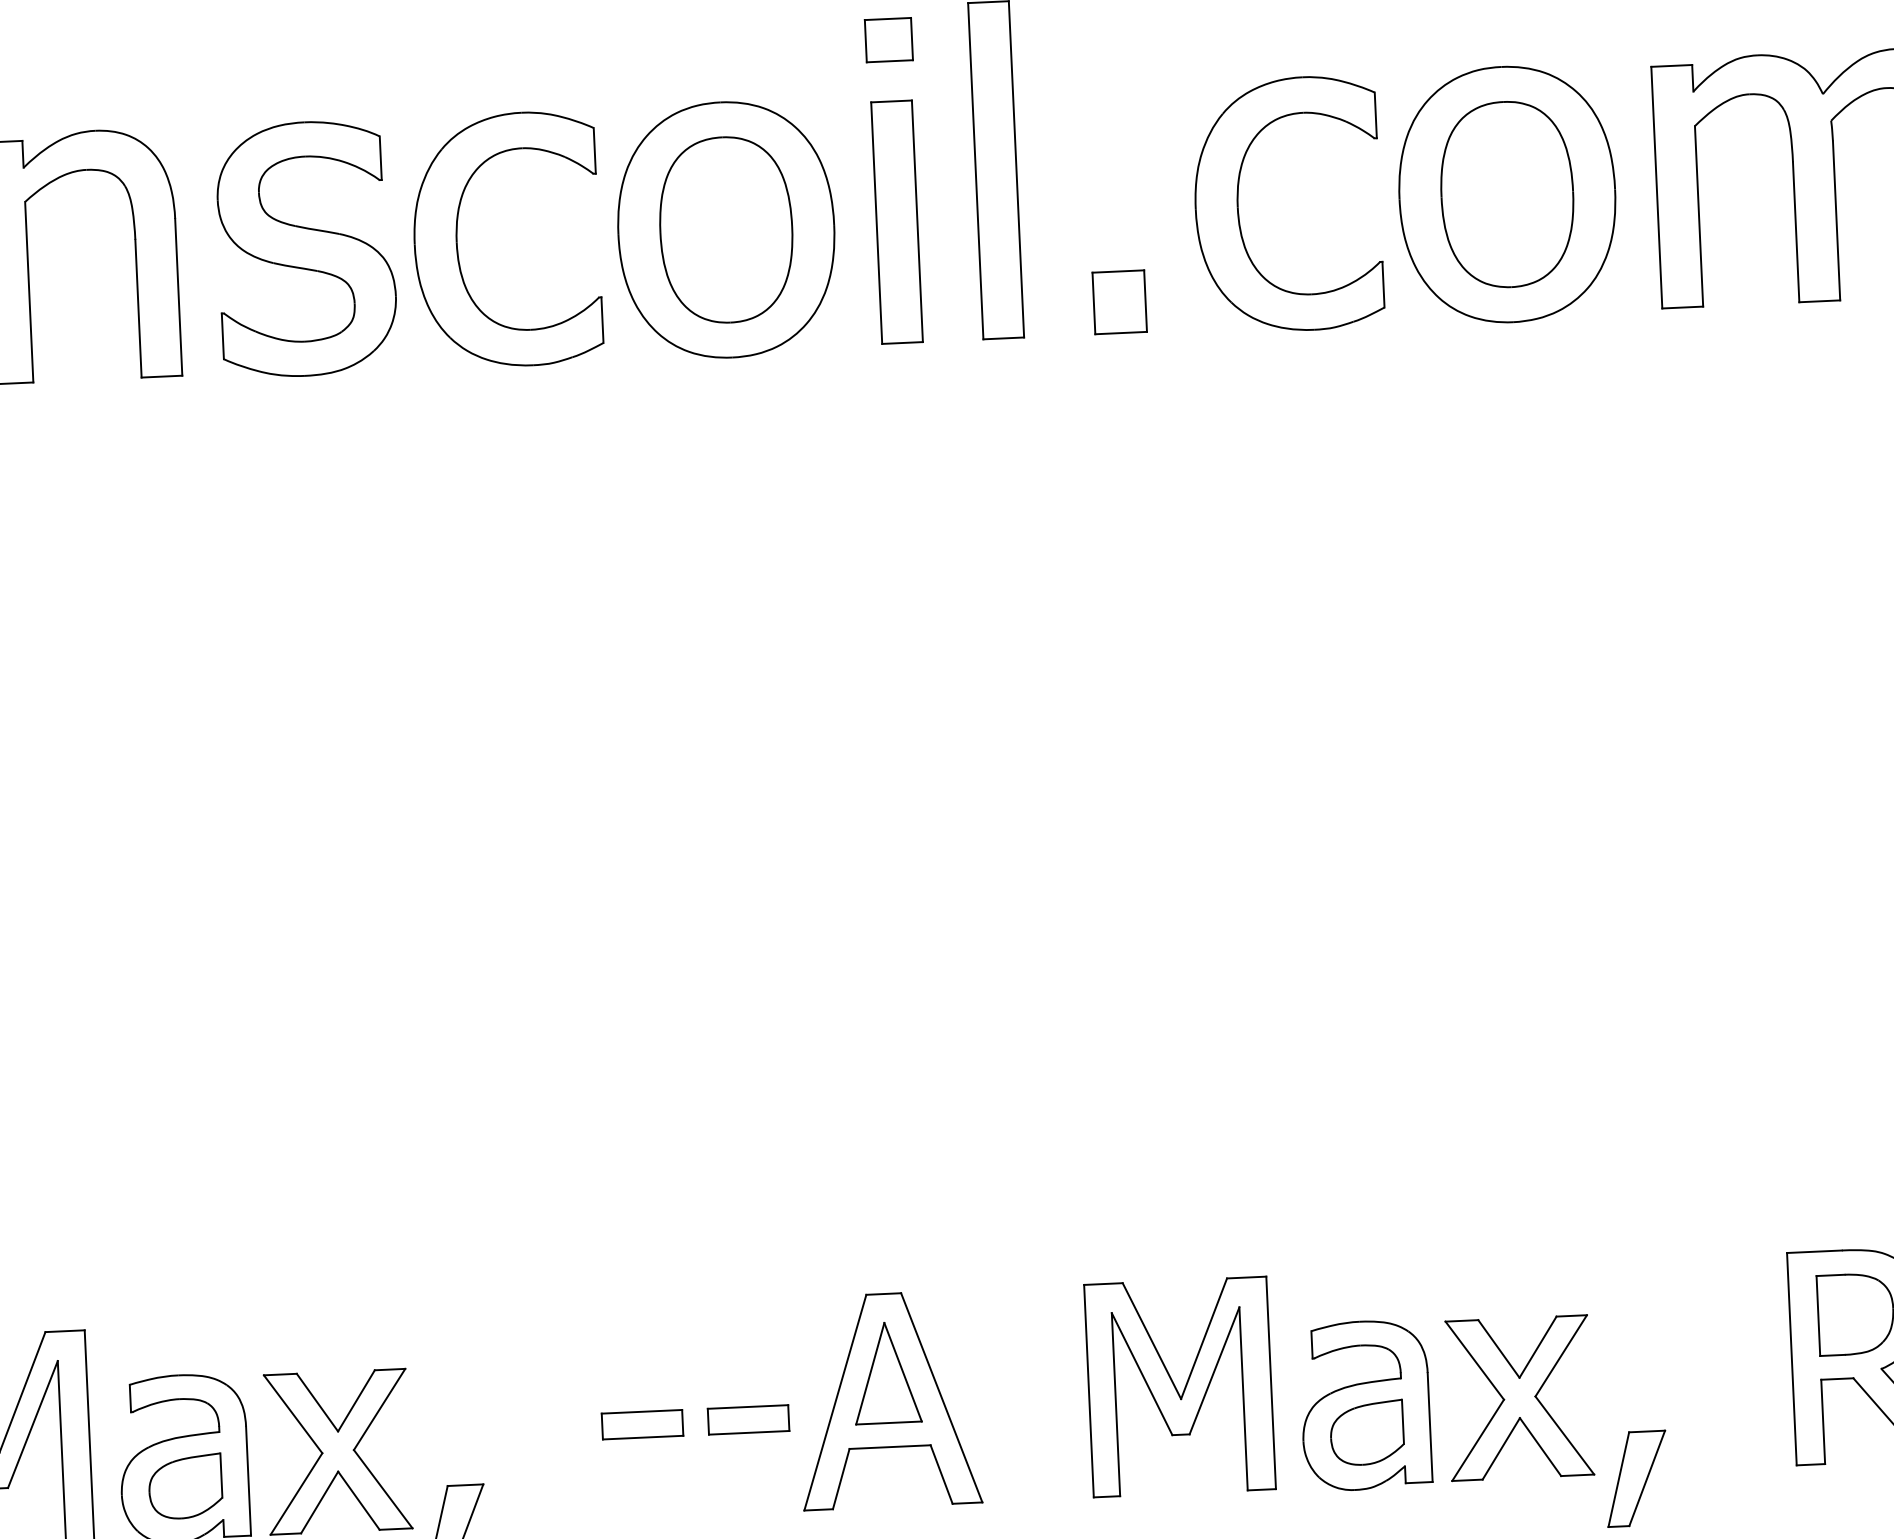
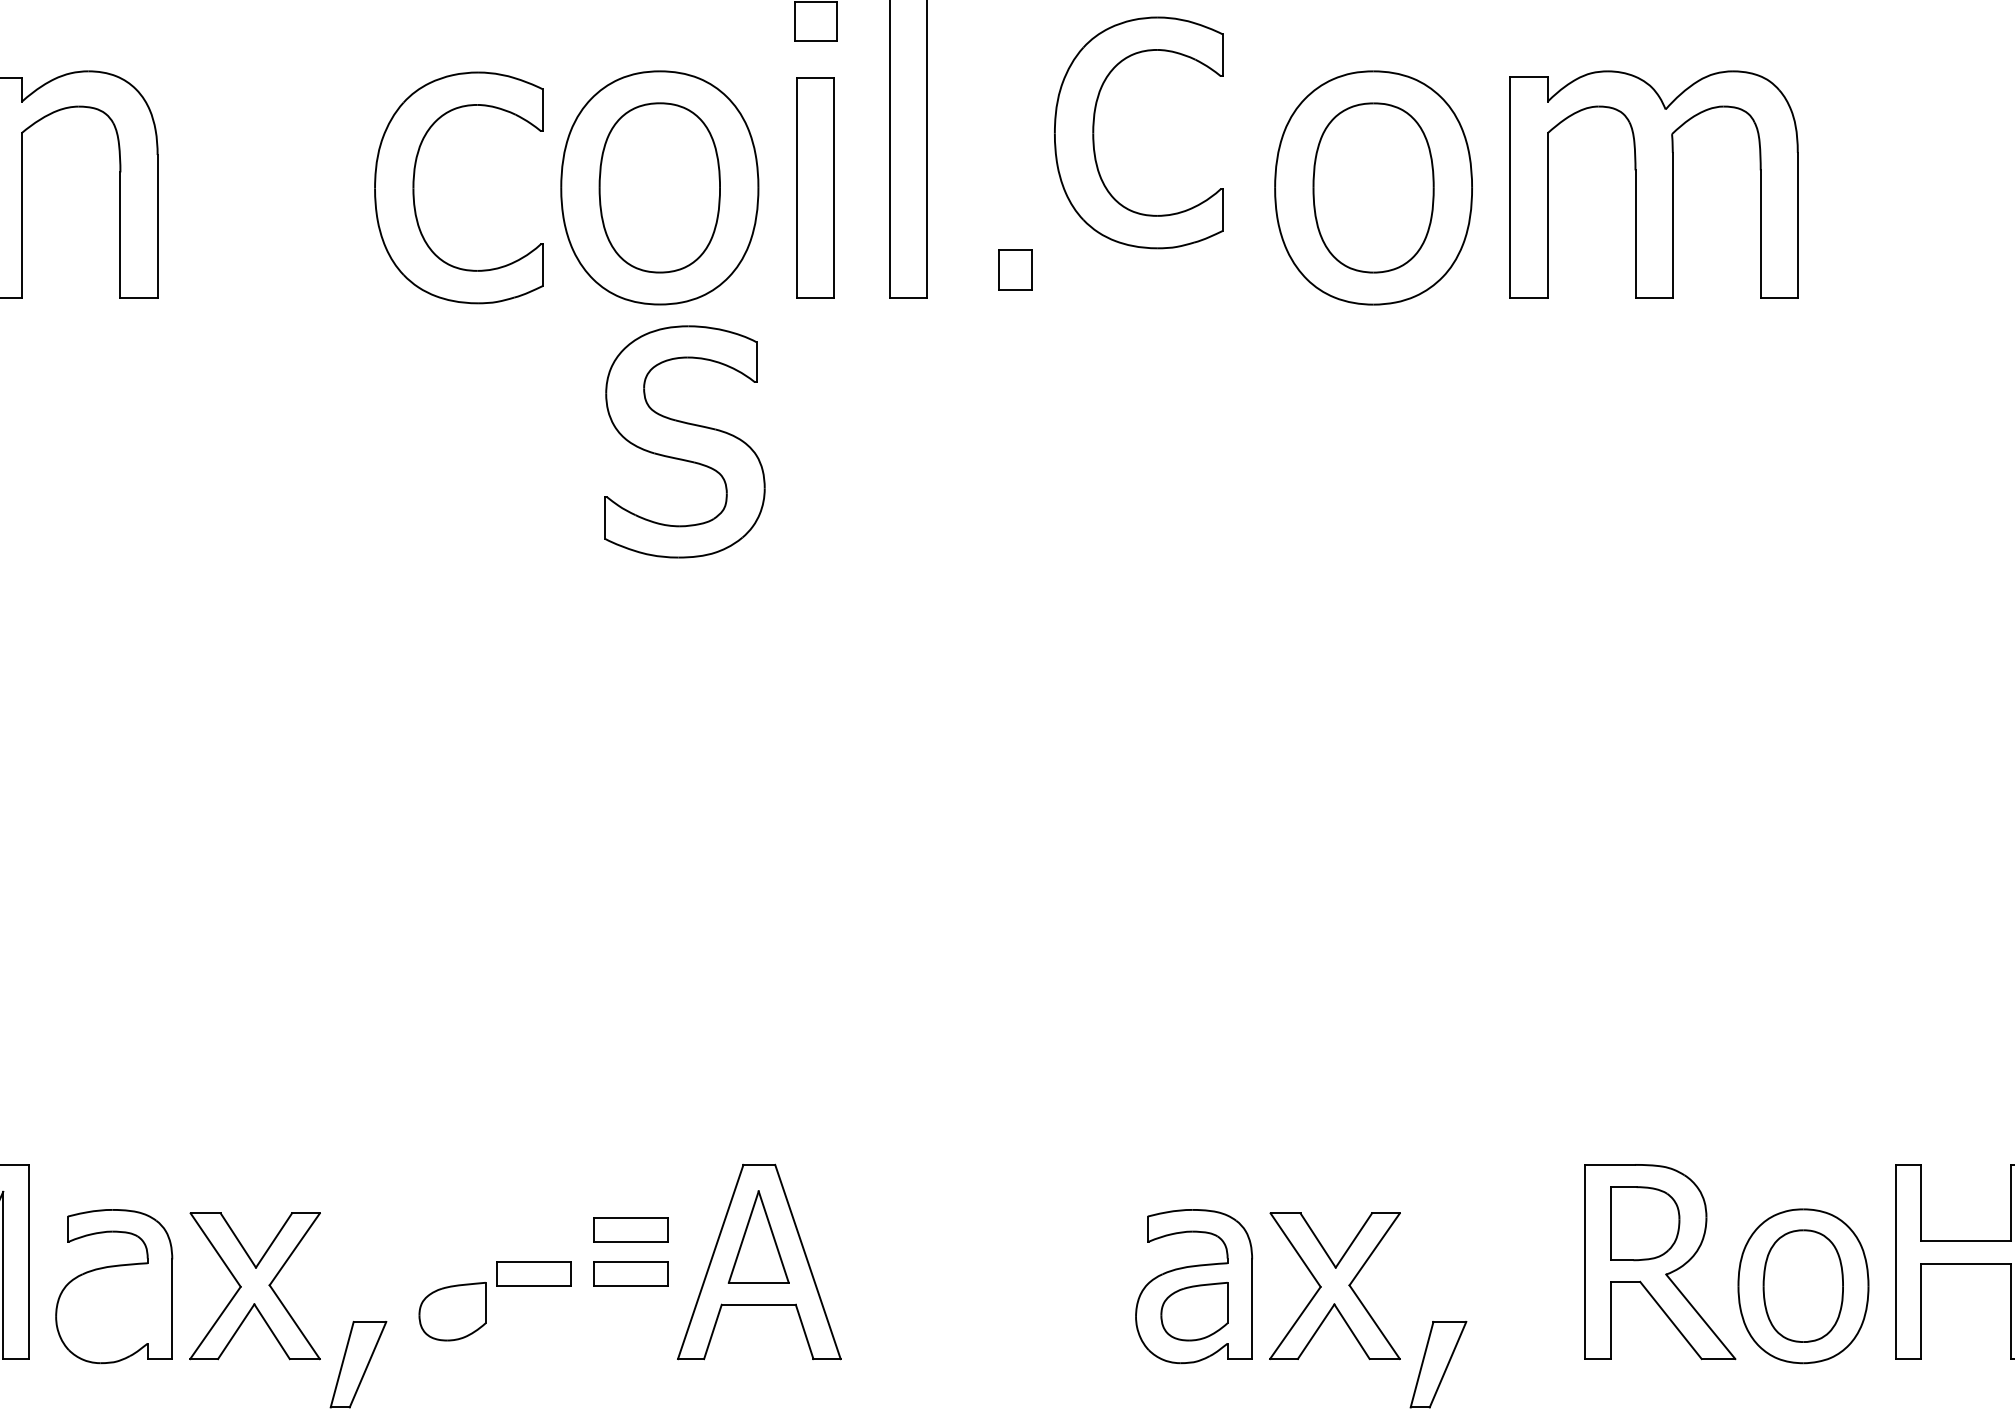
part: (1239, 206) -> (1094, 132), moved
part: (305, 248) -> (684, 441), moved
part: (1119, 301) -> (1015, 269), size x0.7
part: (745, 1371) -> (630, 1229), added
part: (1179, 1386) -> (1025, 1261), removed
part: (185, 1486) -> (452, 1311), moved

